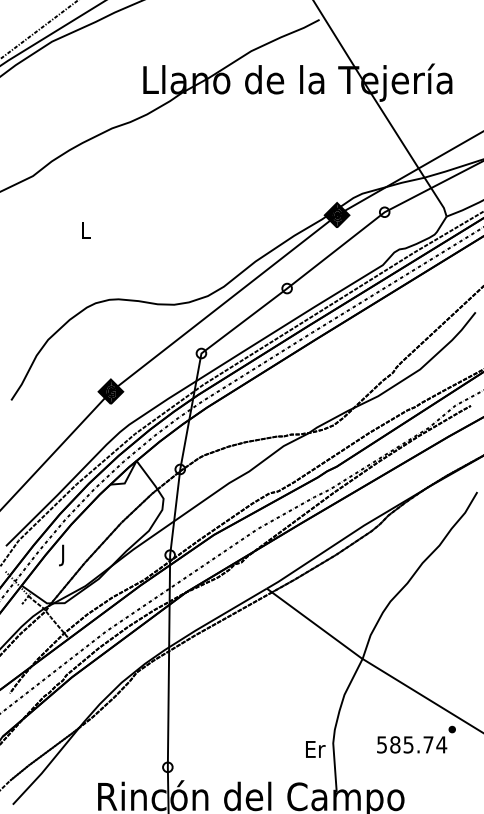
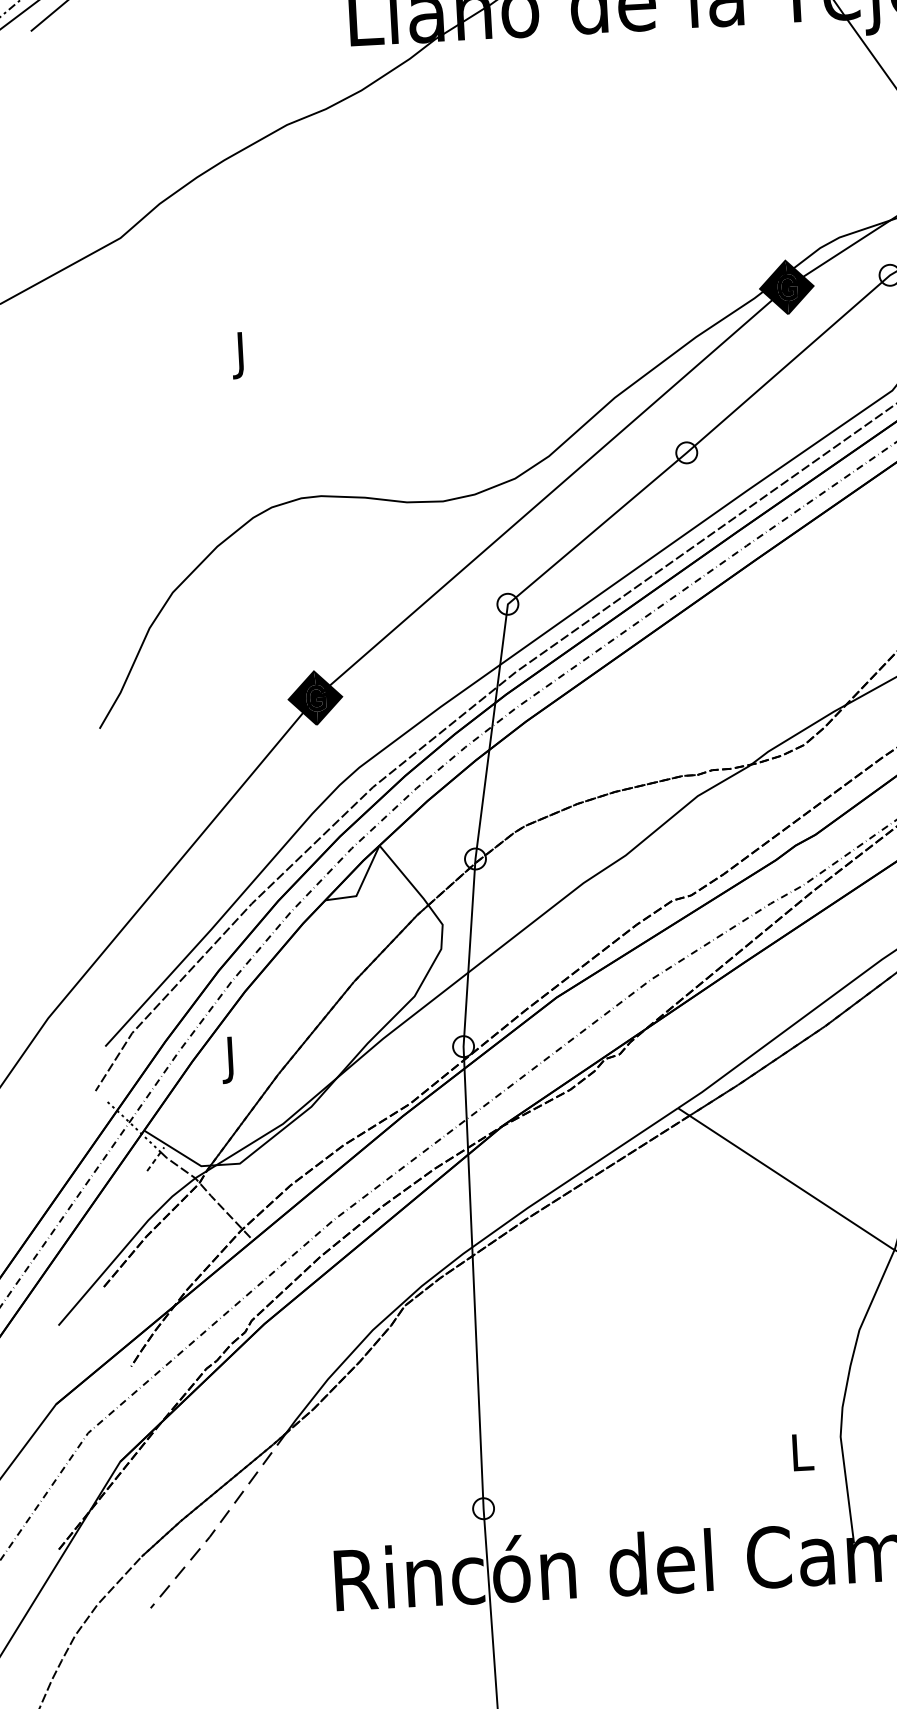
text: (85, 232) -> (241, 354), L -> J
text: (315, 749) -> (802, 1452), Er -> L
line: (46, 767) -> (219, 1523), solid -> dashed

